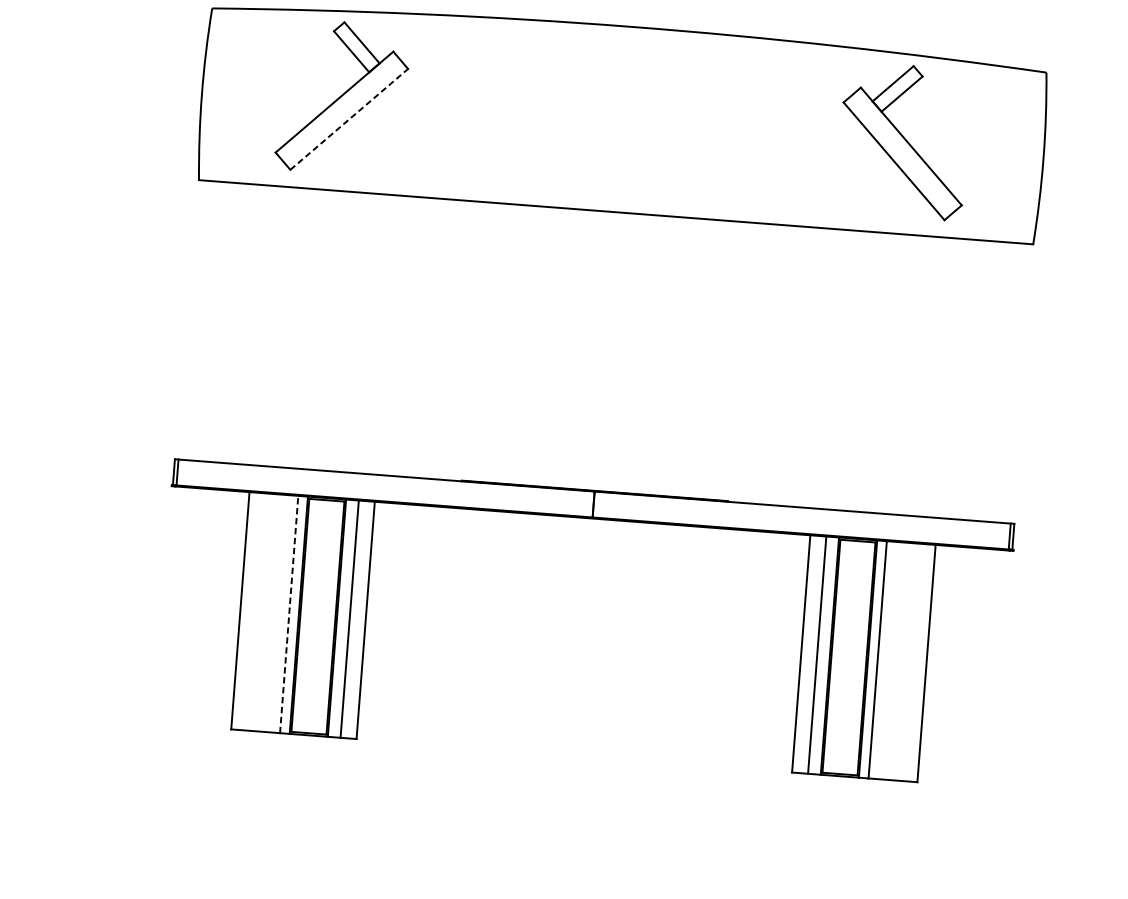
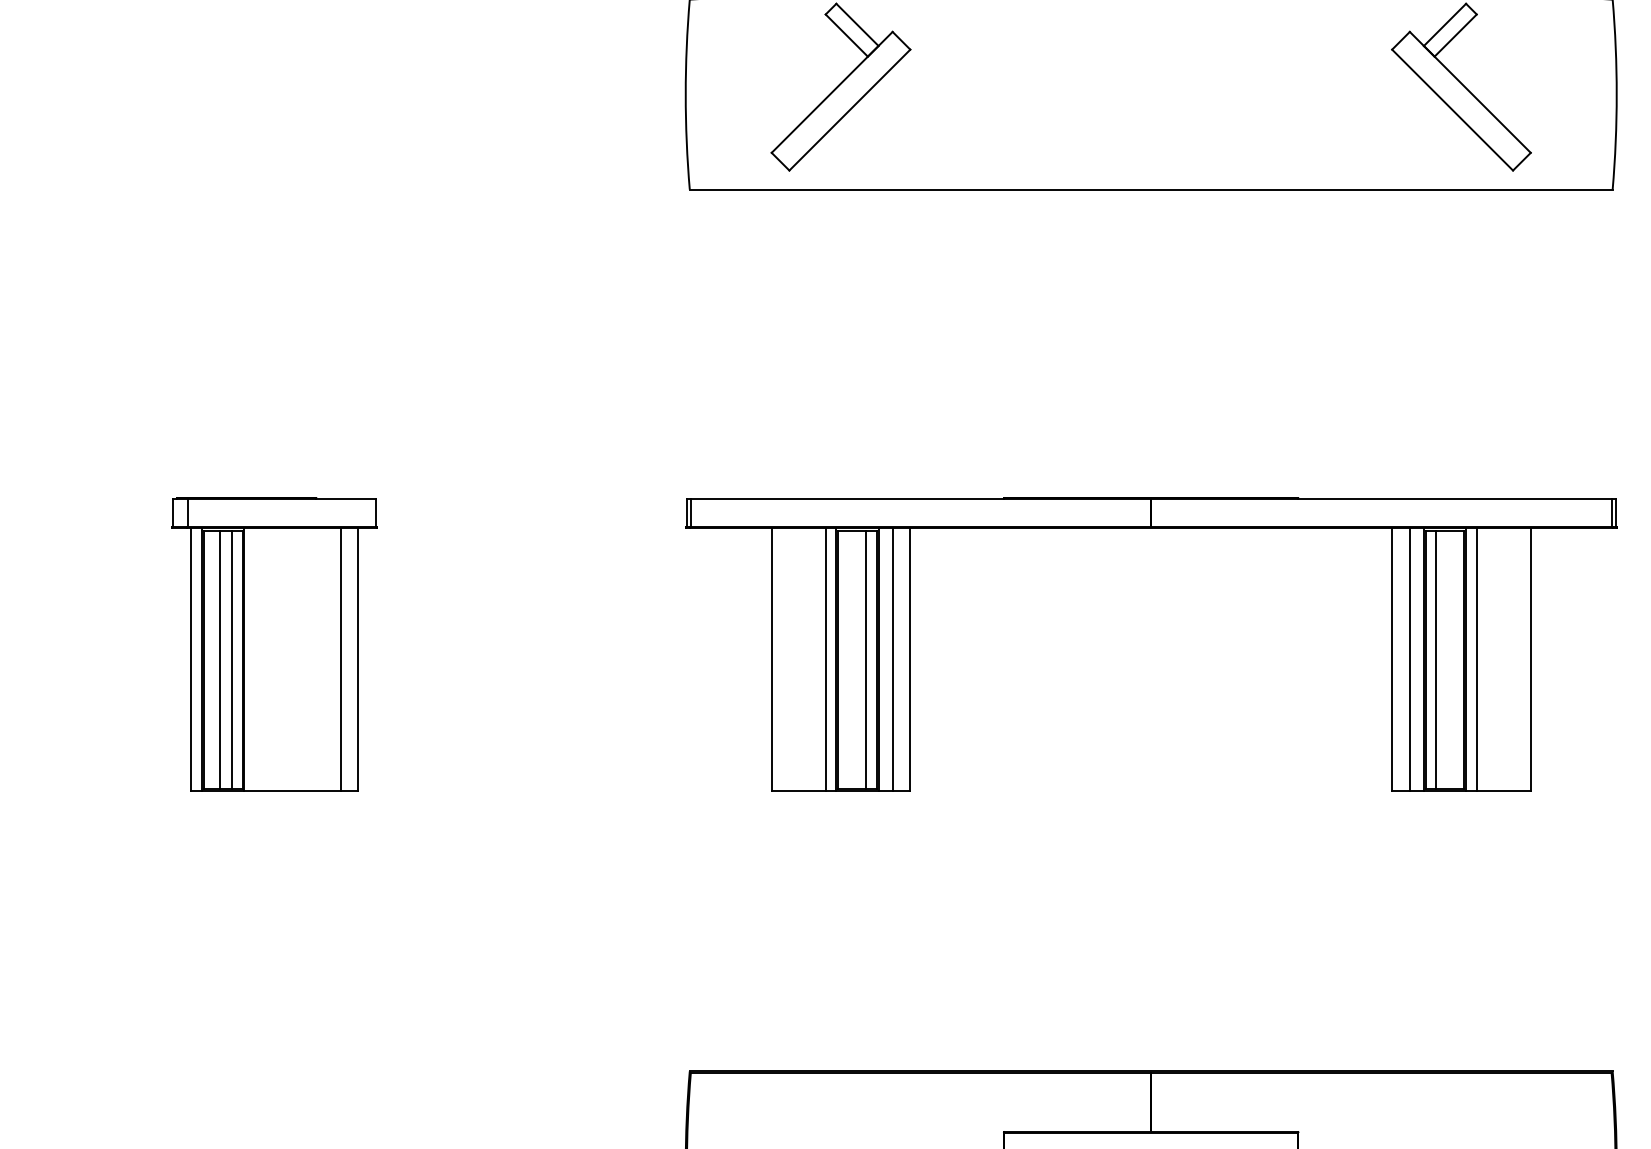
line: (348, 119) -> (849, 110), dashed -> solid
line: (289, 614) -> (825, 659), dashed -> solid
line: (326, 617) -> (866, 659), added
line: (841, 656) -> (1436, 659), added

